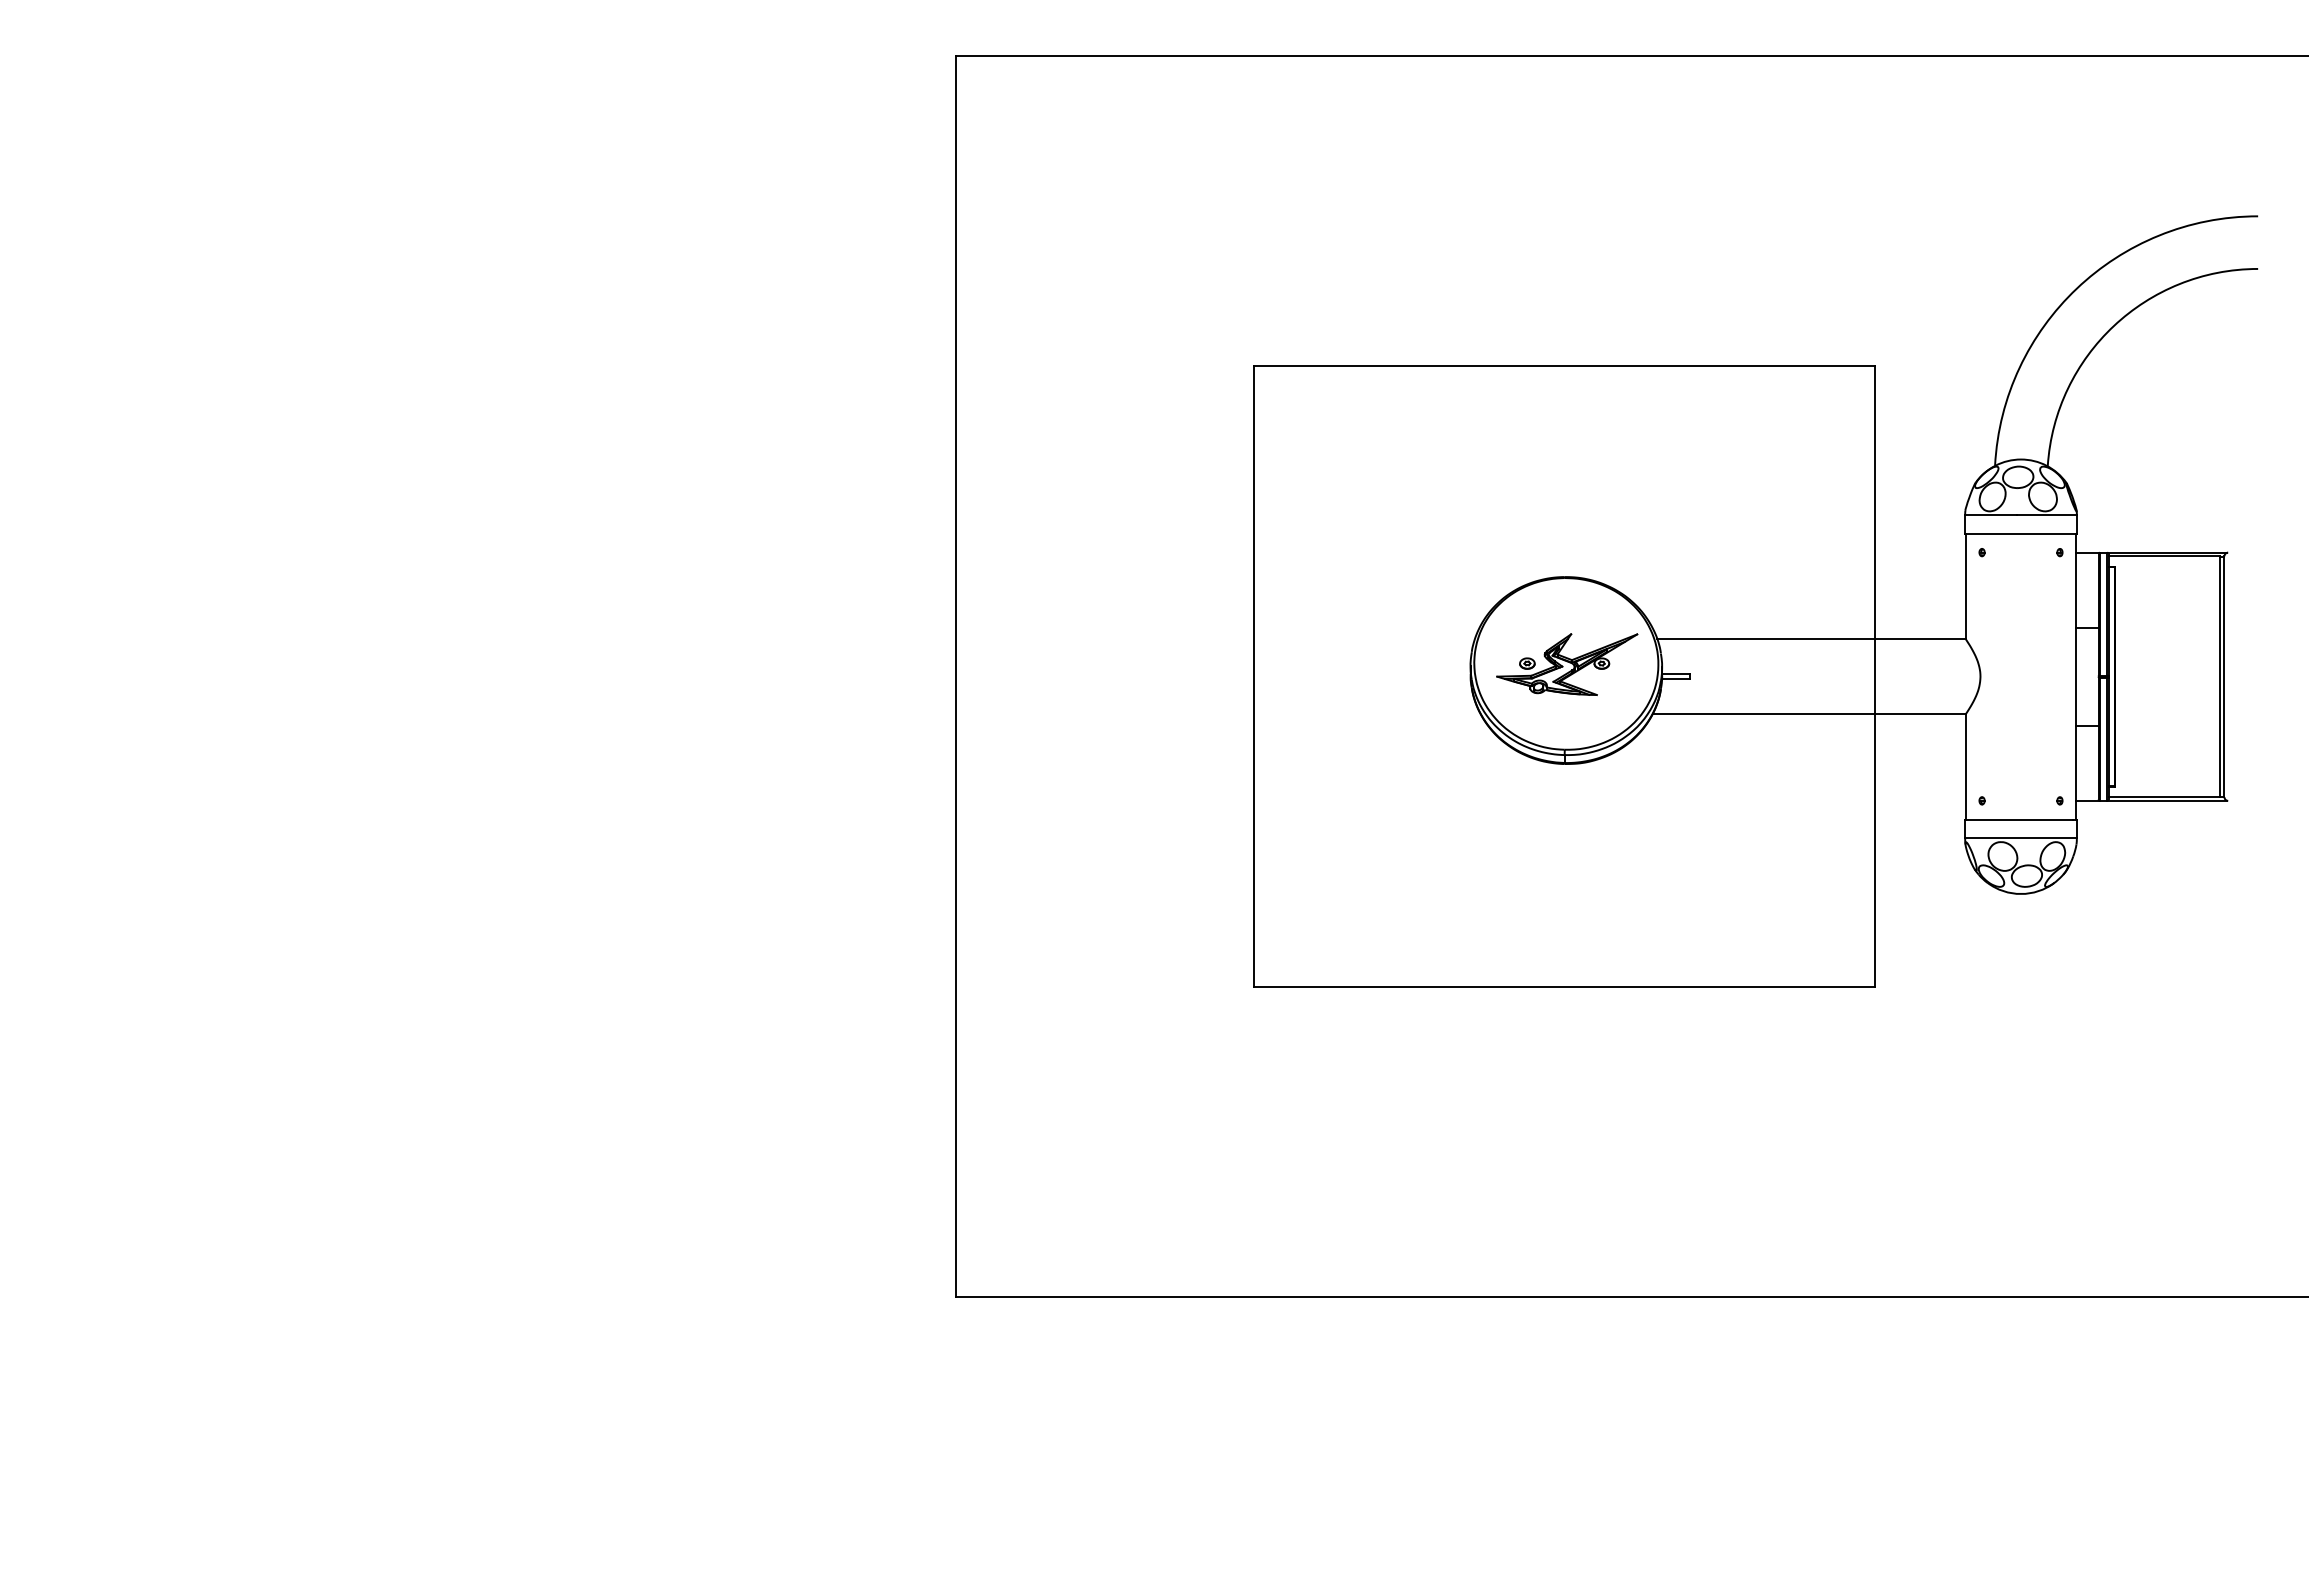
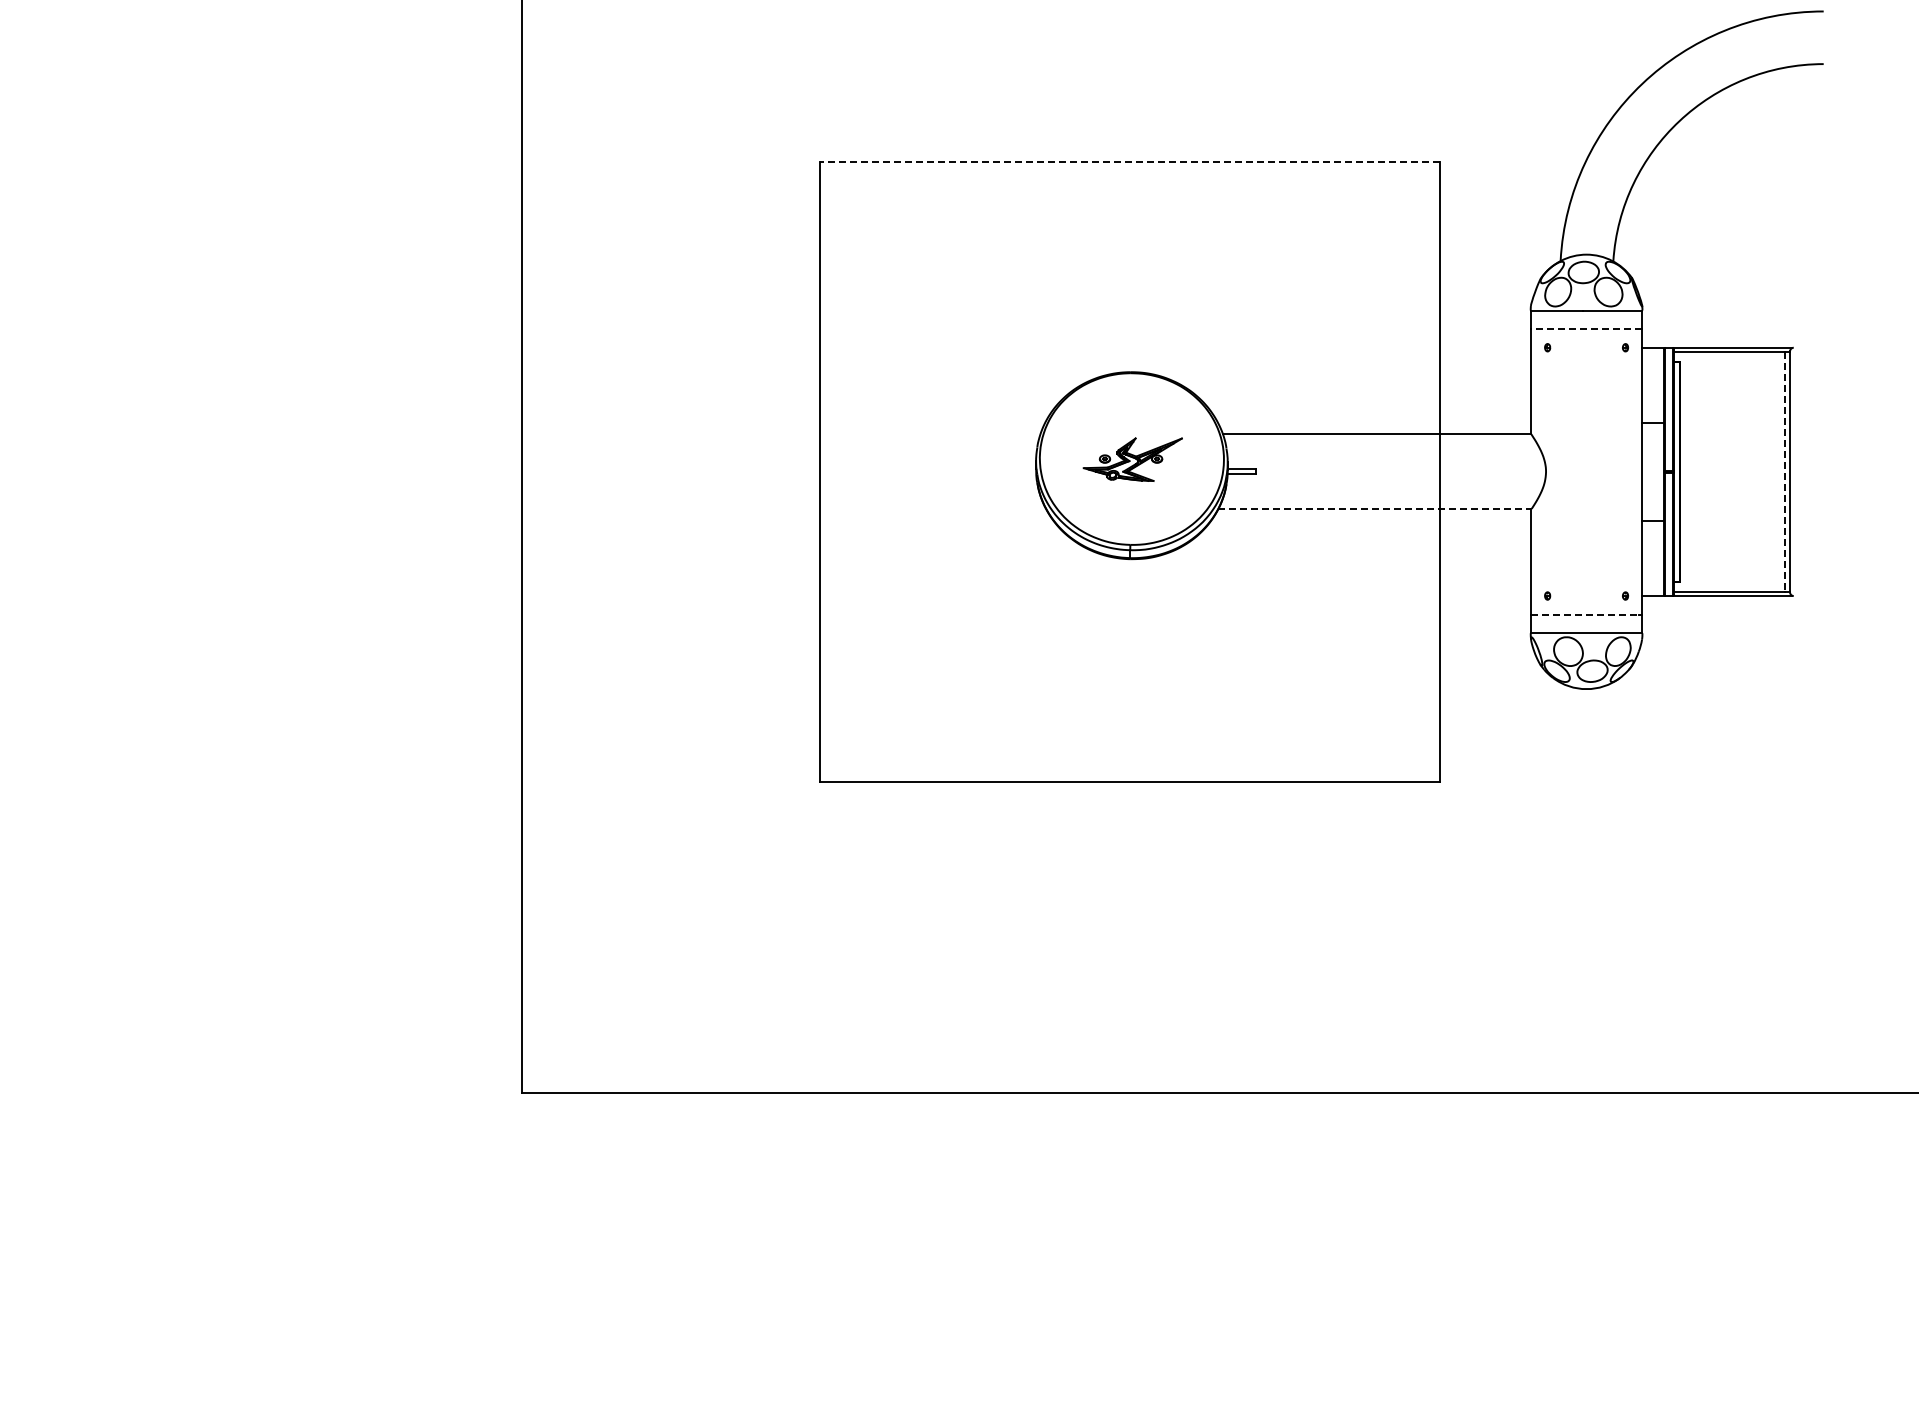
line: (1564, 366) -> (1130, 161), solid -> dashed
line: (2021, 534) -> (1587, 329), solid -> dashed
part: (1567, 664) -> (1133, 459), size x0.7
line: (2219, 677) -> (1785, 472), solid -> dashed
line: (1809, 714) -> (1375, 509), solid -> dashed
line: (2019, 819) -> (1585, 614), solid -> dashed

